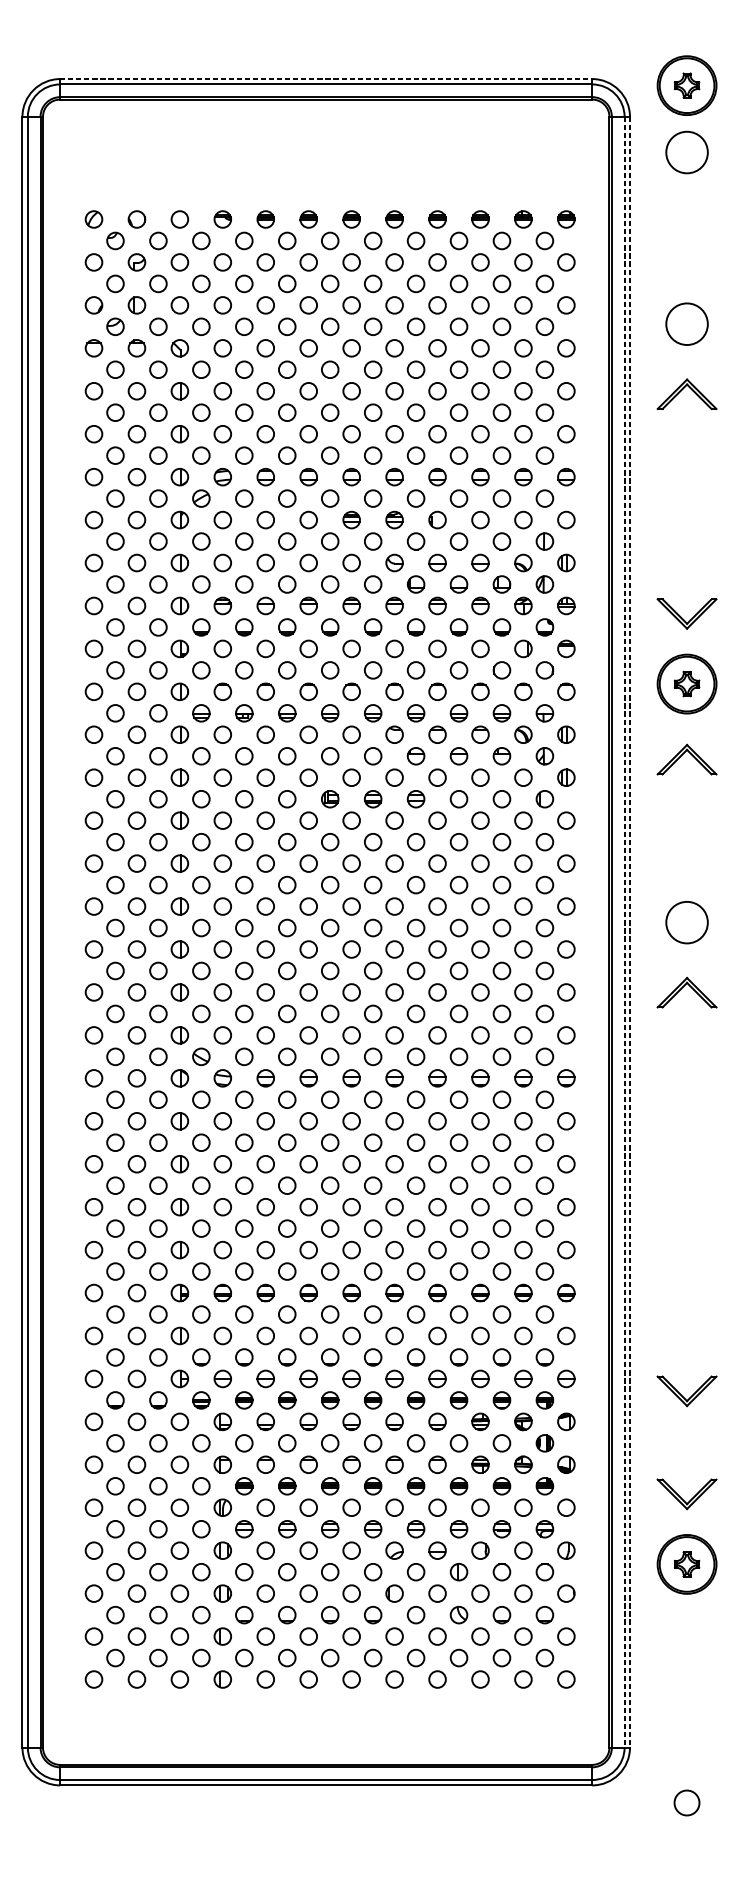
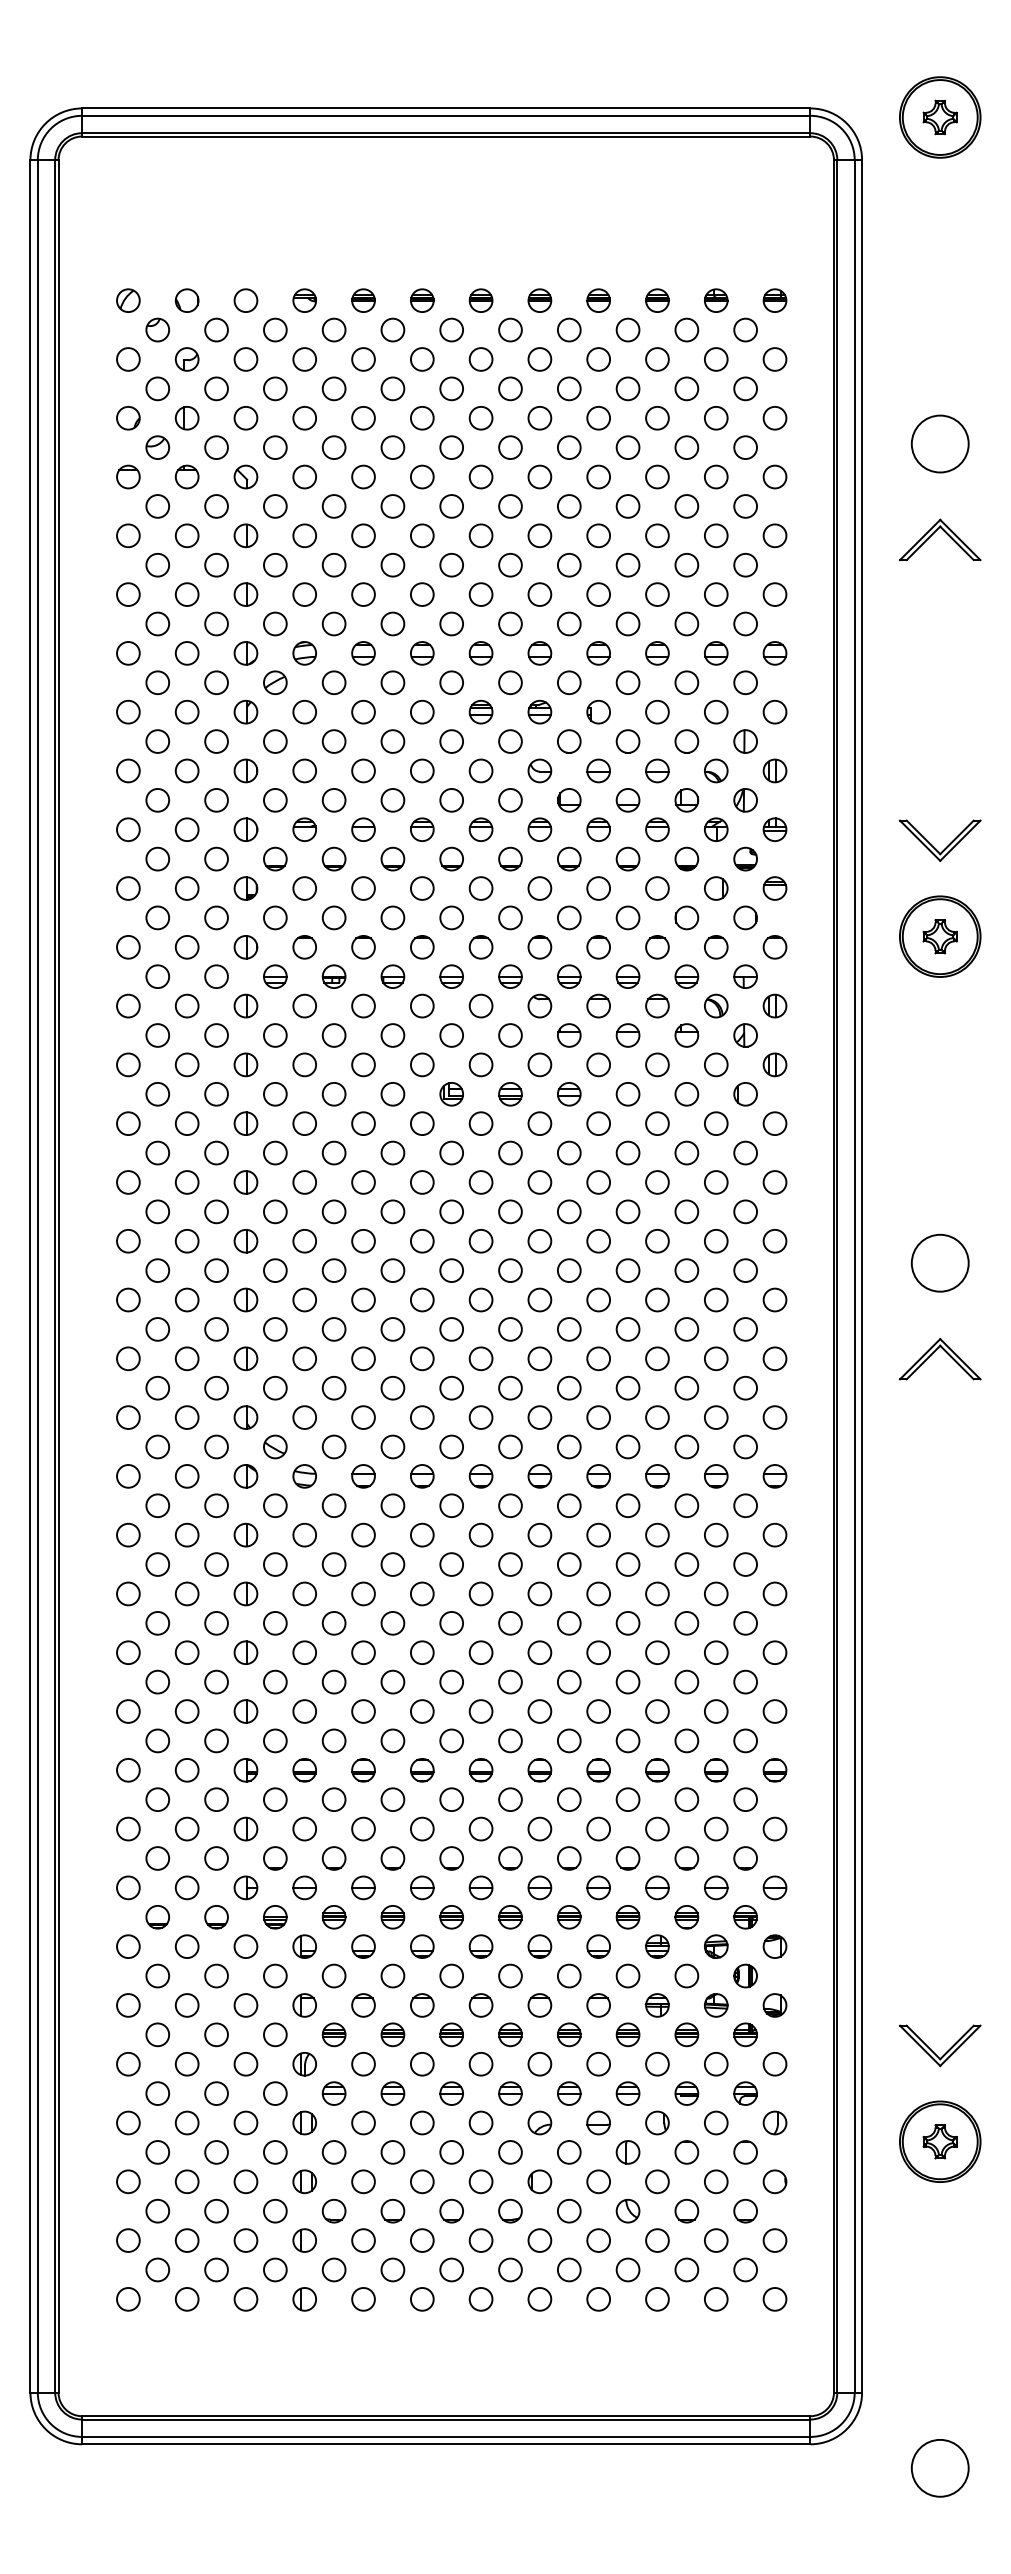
line: (326, 79) -> (446, 108), dashed -> solid
circle: (686, 152) -> (939, 208), removed
part: (690, 754) -> (945, 1033), removed
line: (624, 932) -> (854, 1276), dashed -> solid
line: (630, 932) -> (862, 1276), dashed -> solid
part: (691, 1395) -> (946, 1910), removed
circle: (686, 1803) -> (939, 2468), size x1.67

